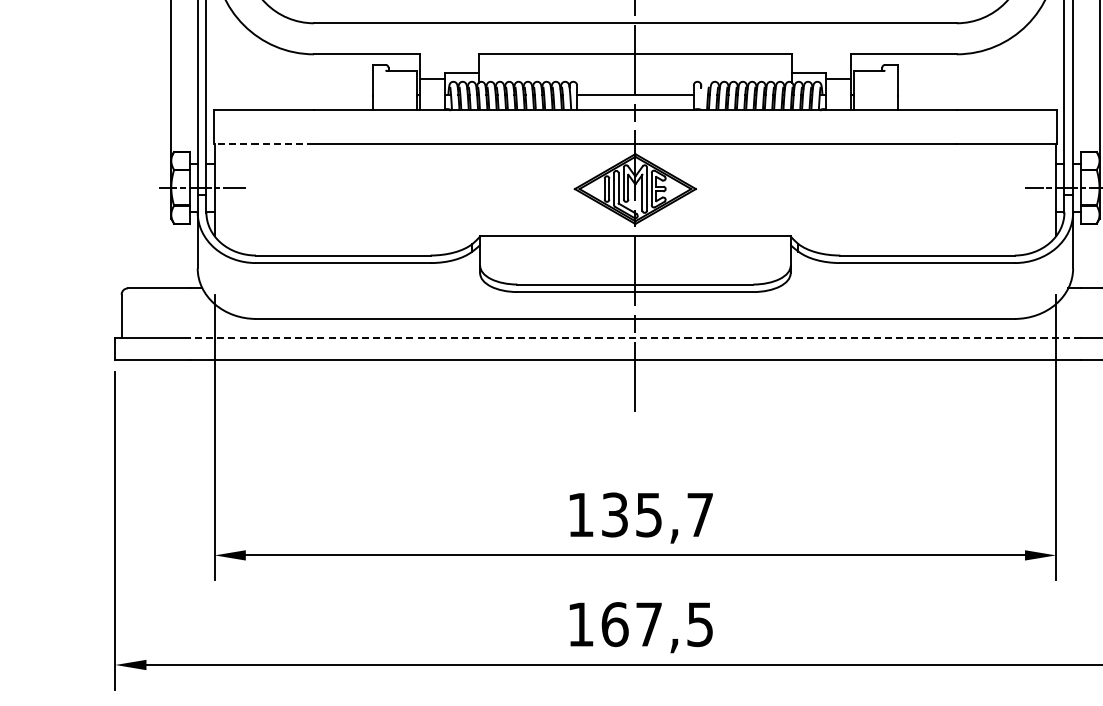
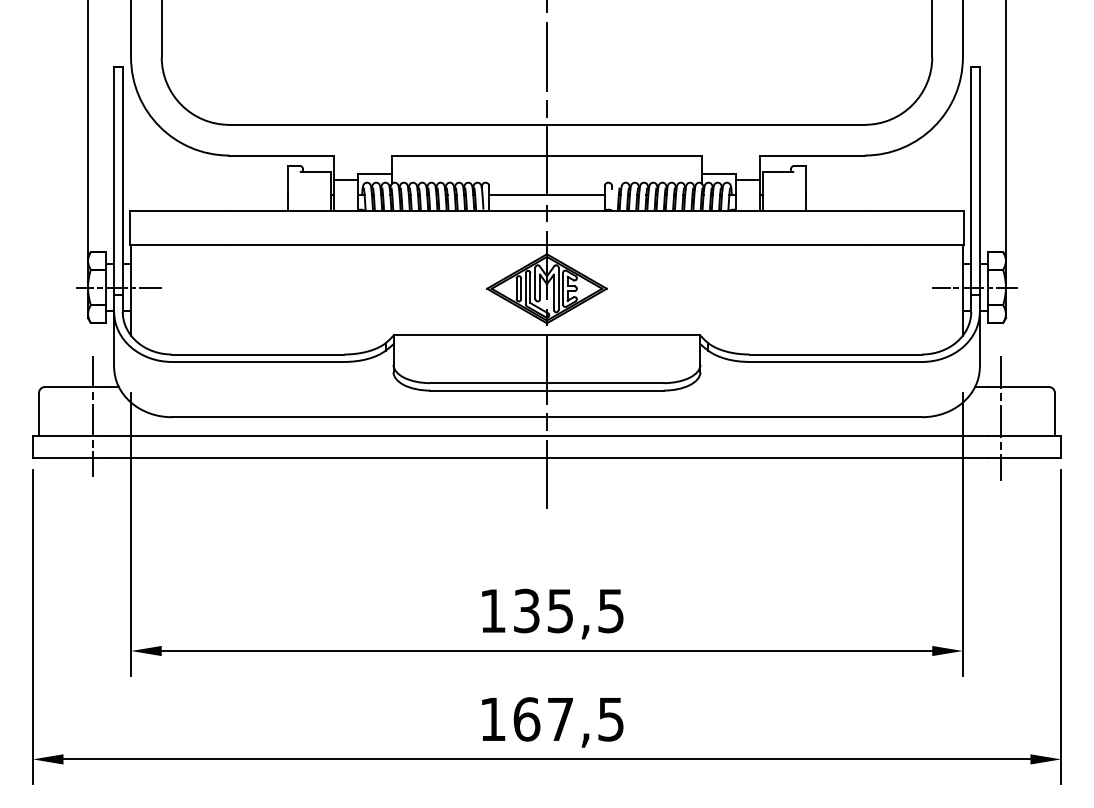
line: (263, 144) -> (179, 244), dashed -> solid
line: (175, 318) -> (92, 416), added
line: (1095, 320) -> (1001, 418), added
line: (635, 338) -> (547, 436), dashed -> solid
text: (699, 515) -> (610, 611), 135,7 -> 135,5

